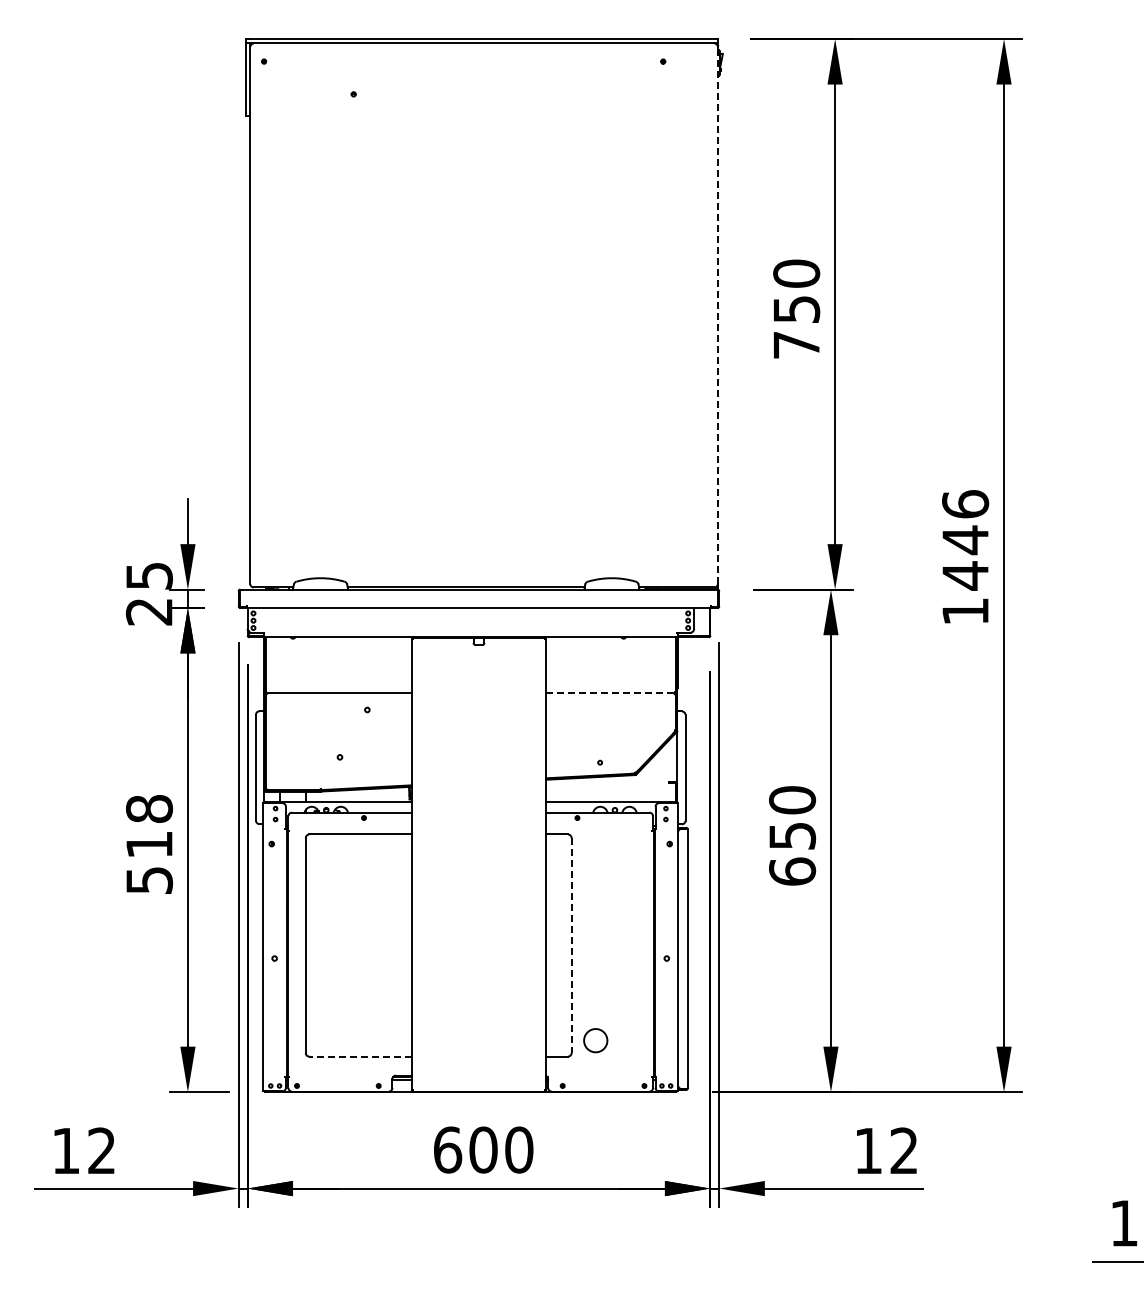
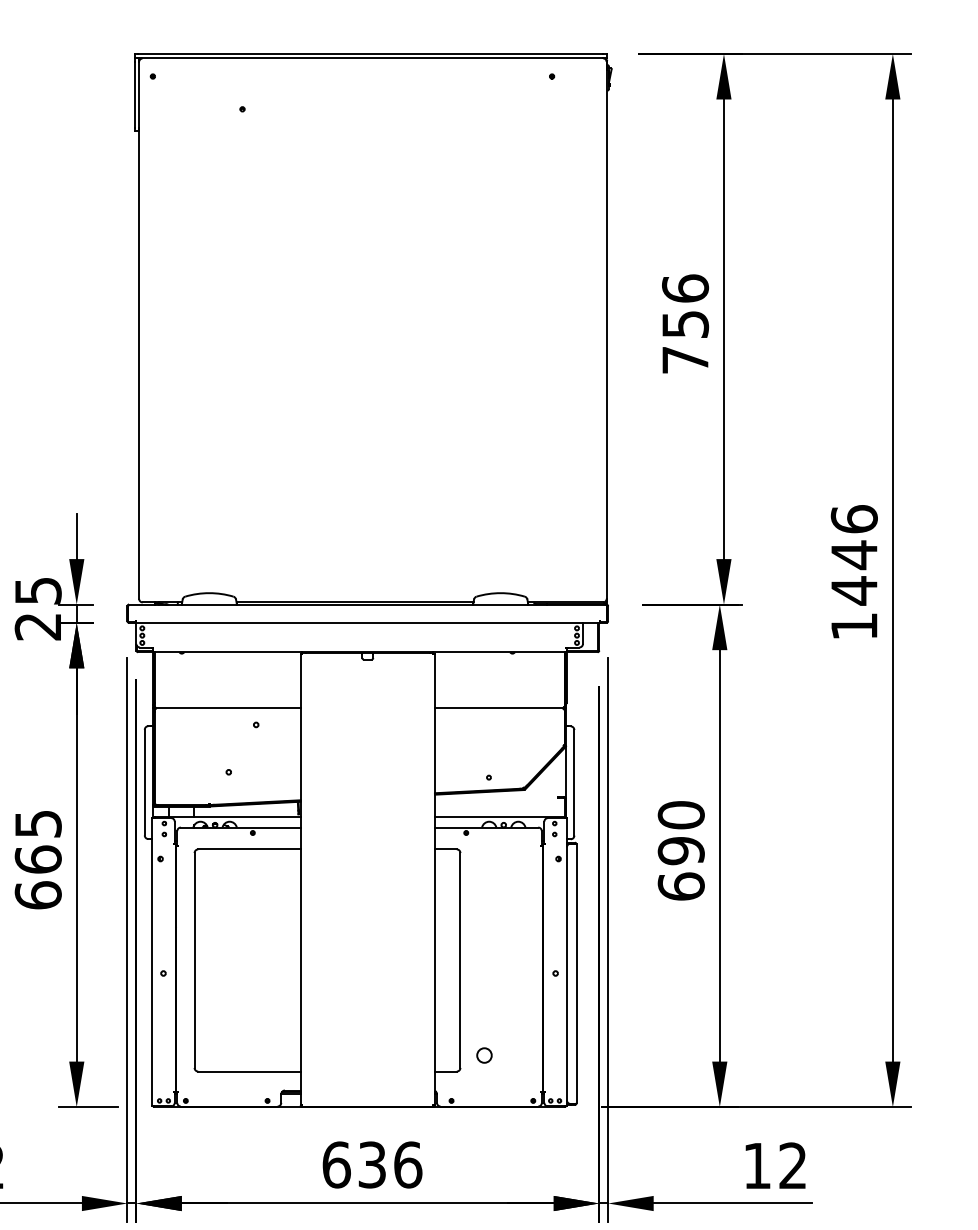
text: (796, 273) -> (685, 288), 750 -> 756
line: (717, 314) -> (606, 329), dashed -> solid
line: (610, 693) -> (499, 708), dashed -> solid
text: (792, 836) -> (681, 851), 650 -> 690
text: (149, 844) -> (38, 859), 518 -> 665
line: (571, 946) -> (460, 961), dashed -> solid
circle: (595, 1040) -> (484, 1055), size x0.62
line: (360, 1056) -> (249, 1071), dashed -> solid
text: (501, 1149) -> (390, 1164), 600 -> 636

